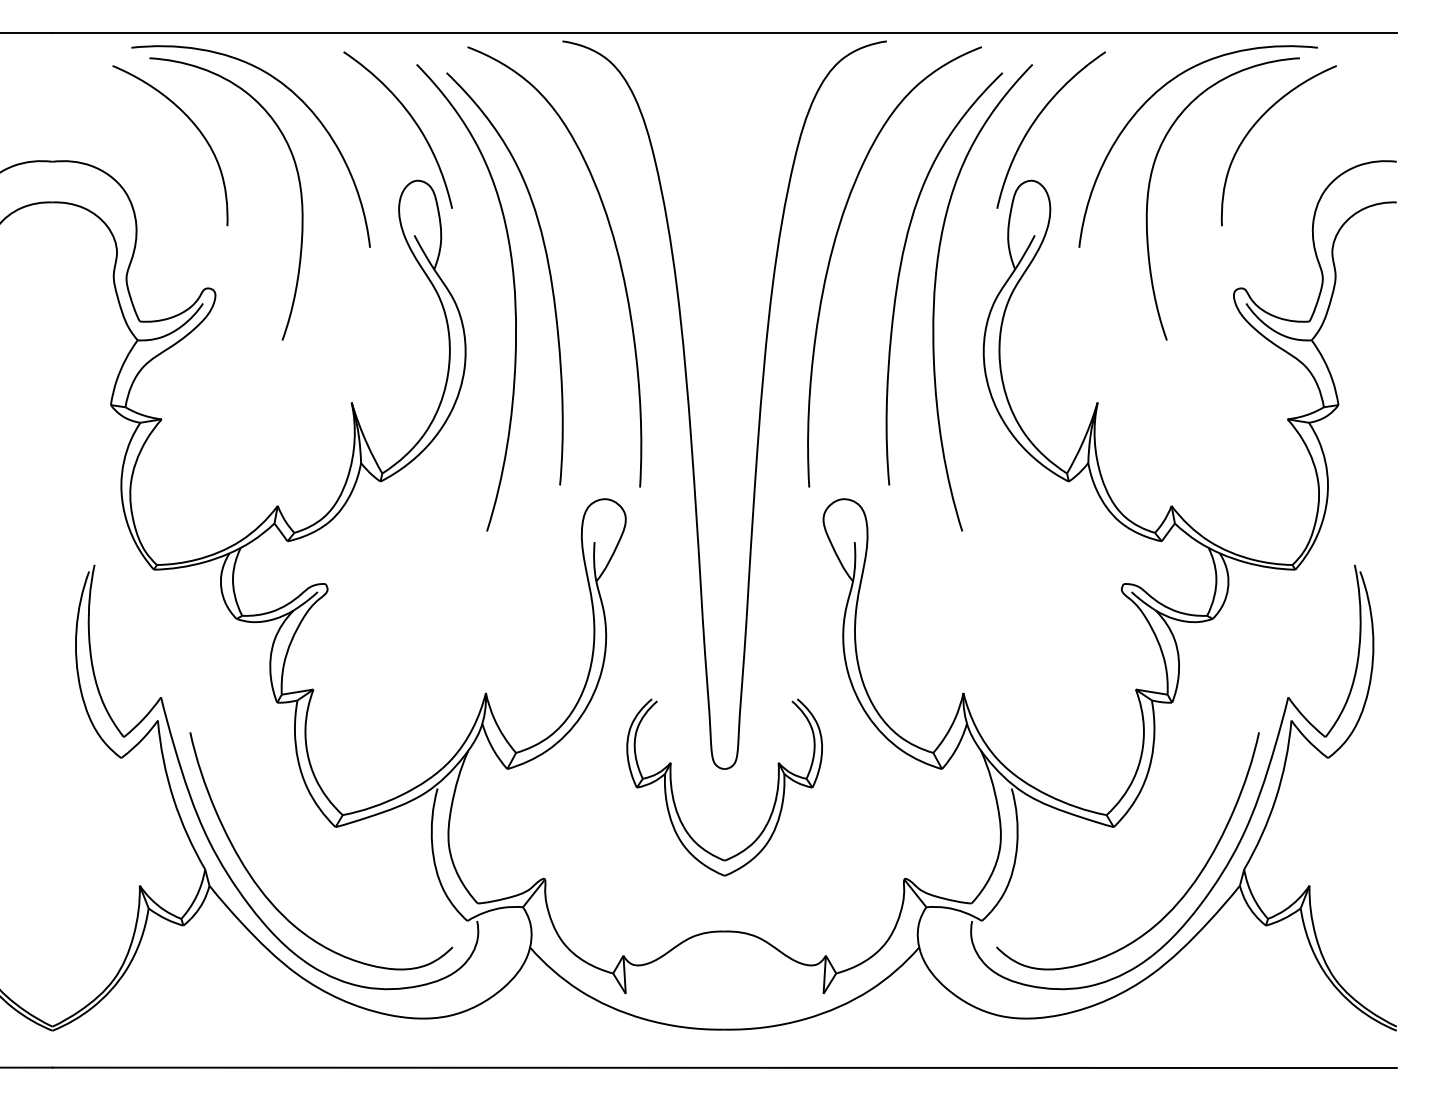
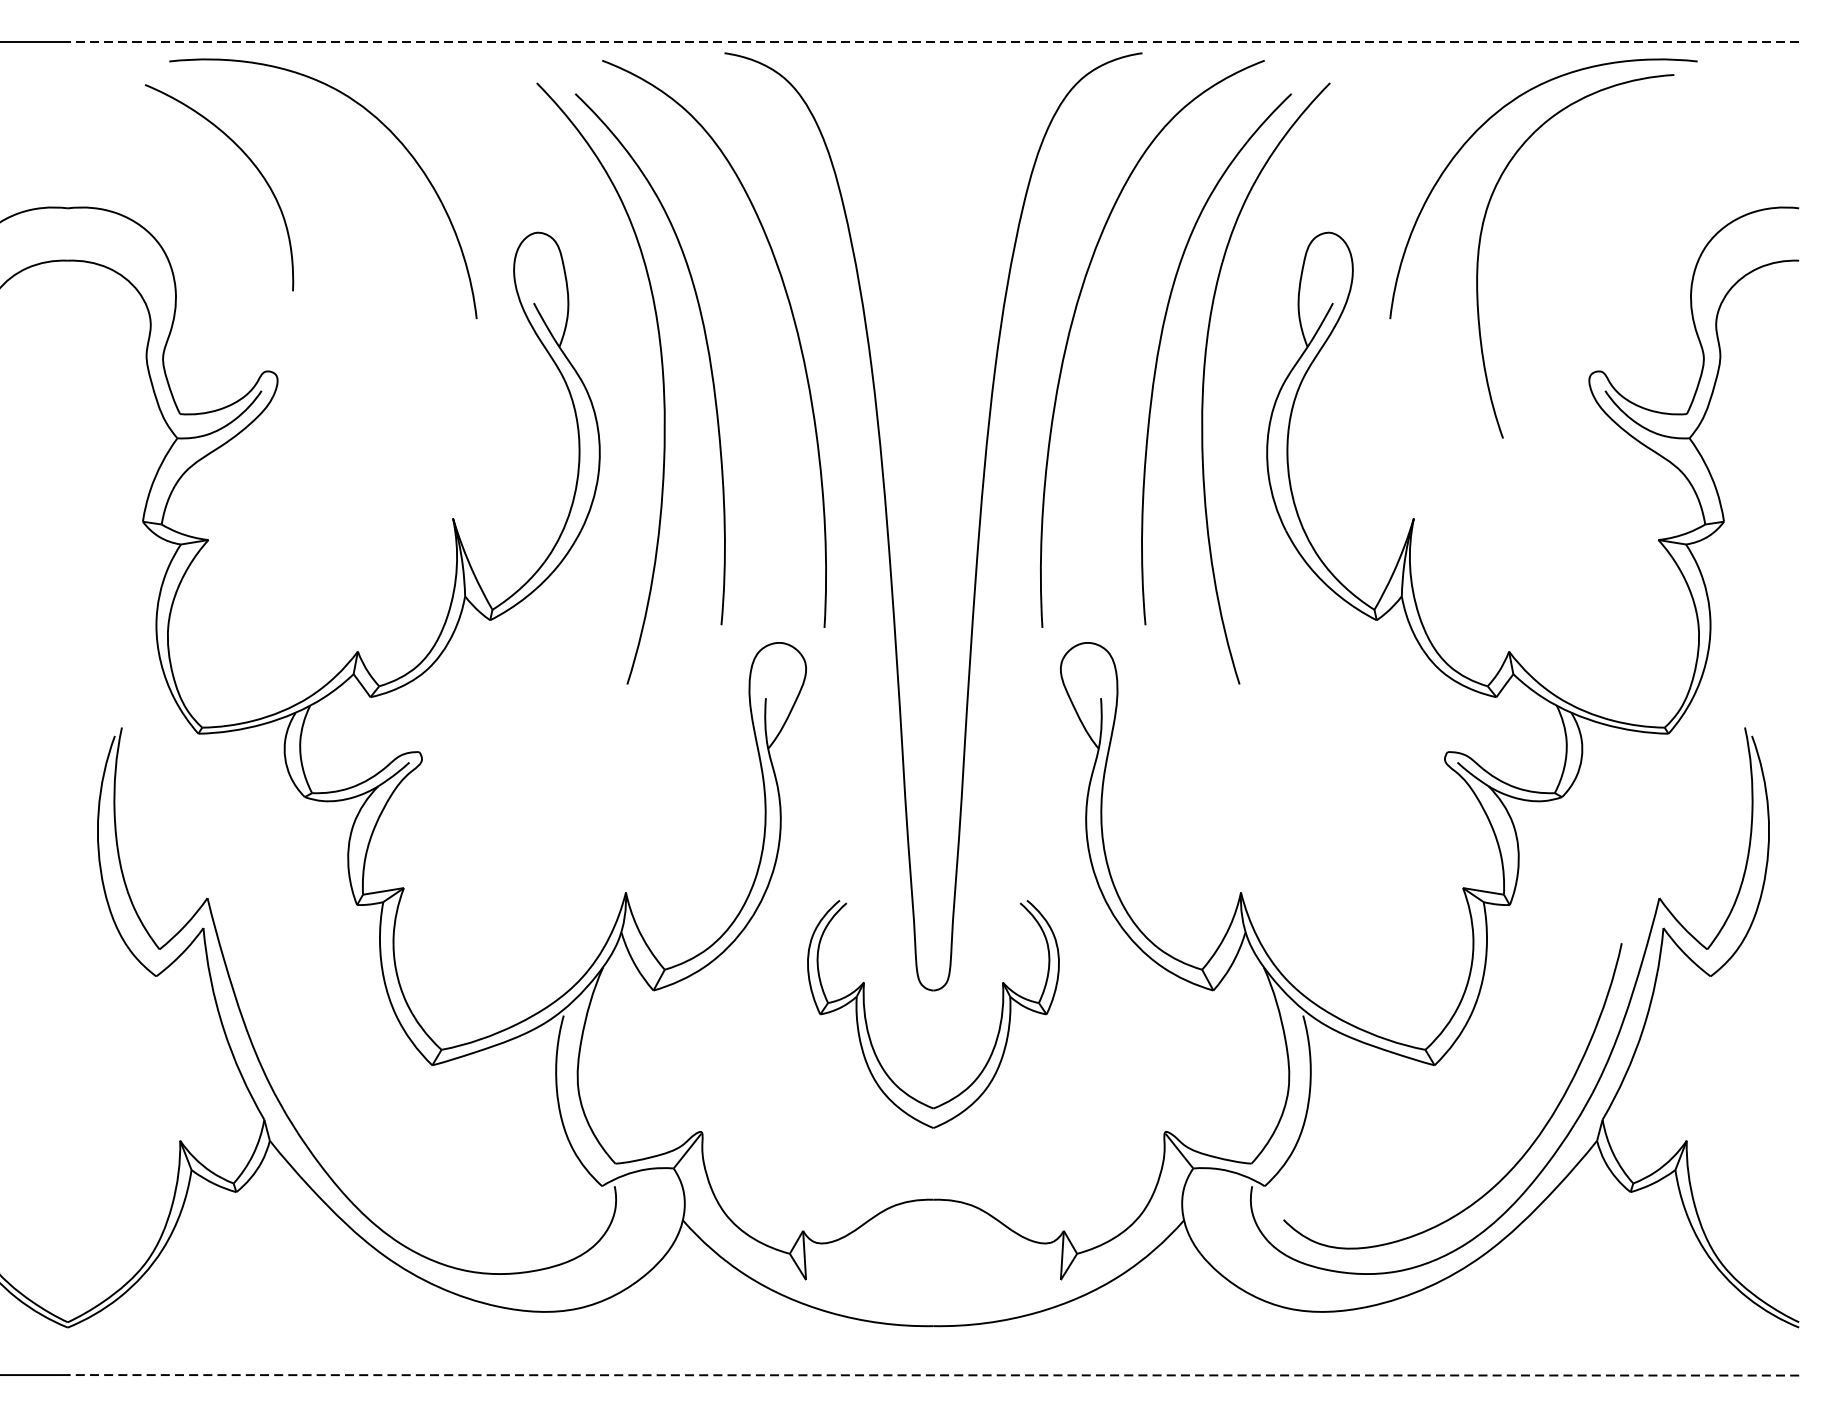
line: (724, 32) -> (933, 41), solid -> dashed
curve: (411, 118) -> (530, 152), removed
curve: (1037, 119) -> (1336, 153), removed
curve: (1255, 125) -> (1617, 161), removed
curve: (299, 189) -> (385, 244), removed
curve: (266, 895) -> (343, 1153), removed
line: (724, 1067) -> (933, 1374), solid -> dashed

